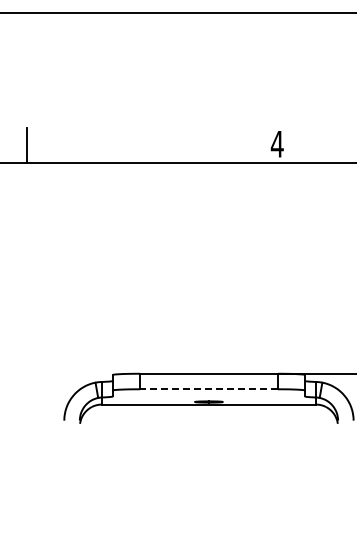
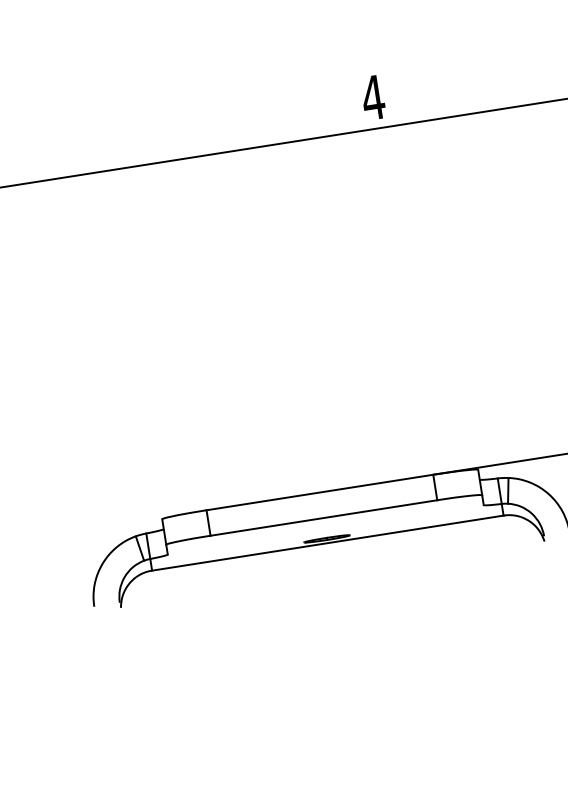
line: (208, 389) -> (323, 518), dashed -> solid

